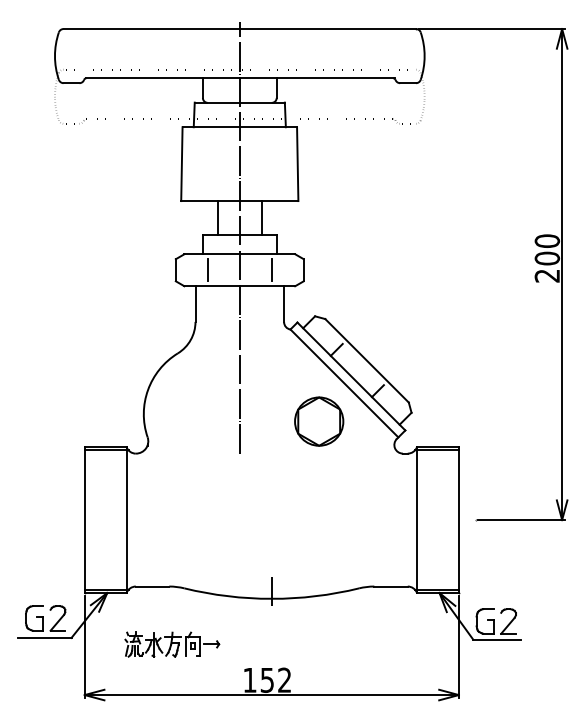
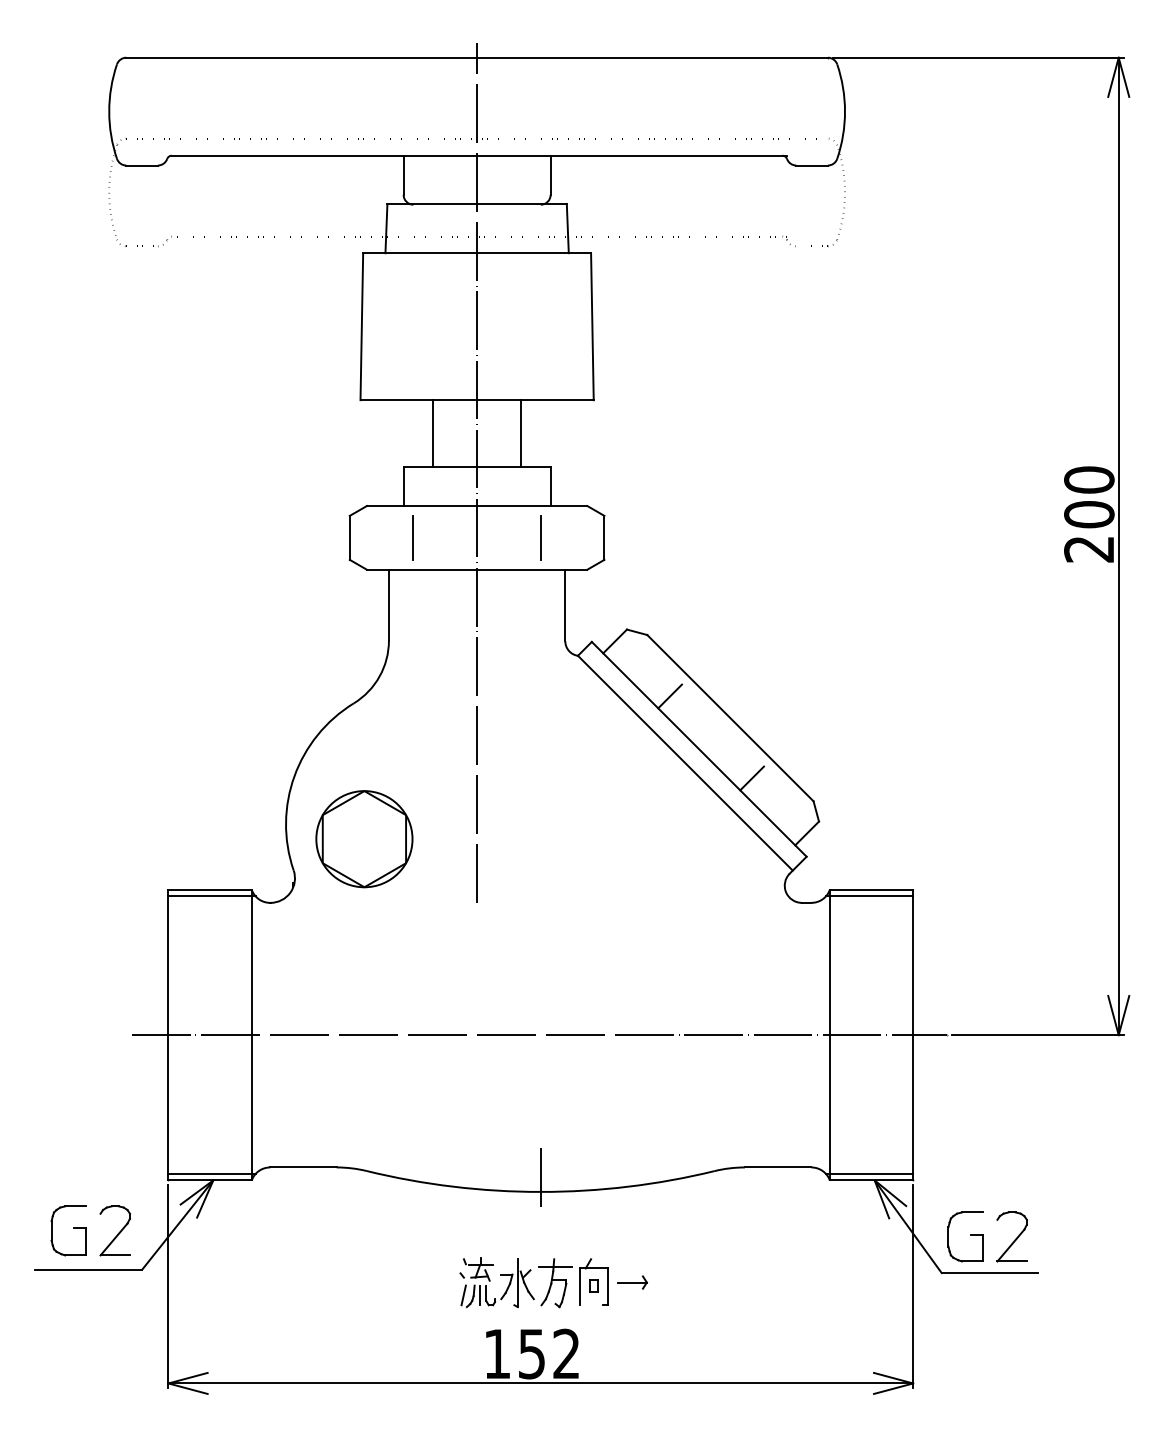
part: (319, 421) -> (365, 838), moved
line: (270, 520) -> (538, 1035), added
part: (172, 644) -> (554, 1282), moved

